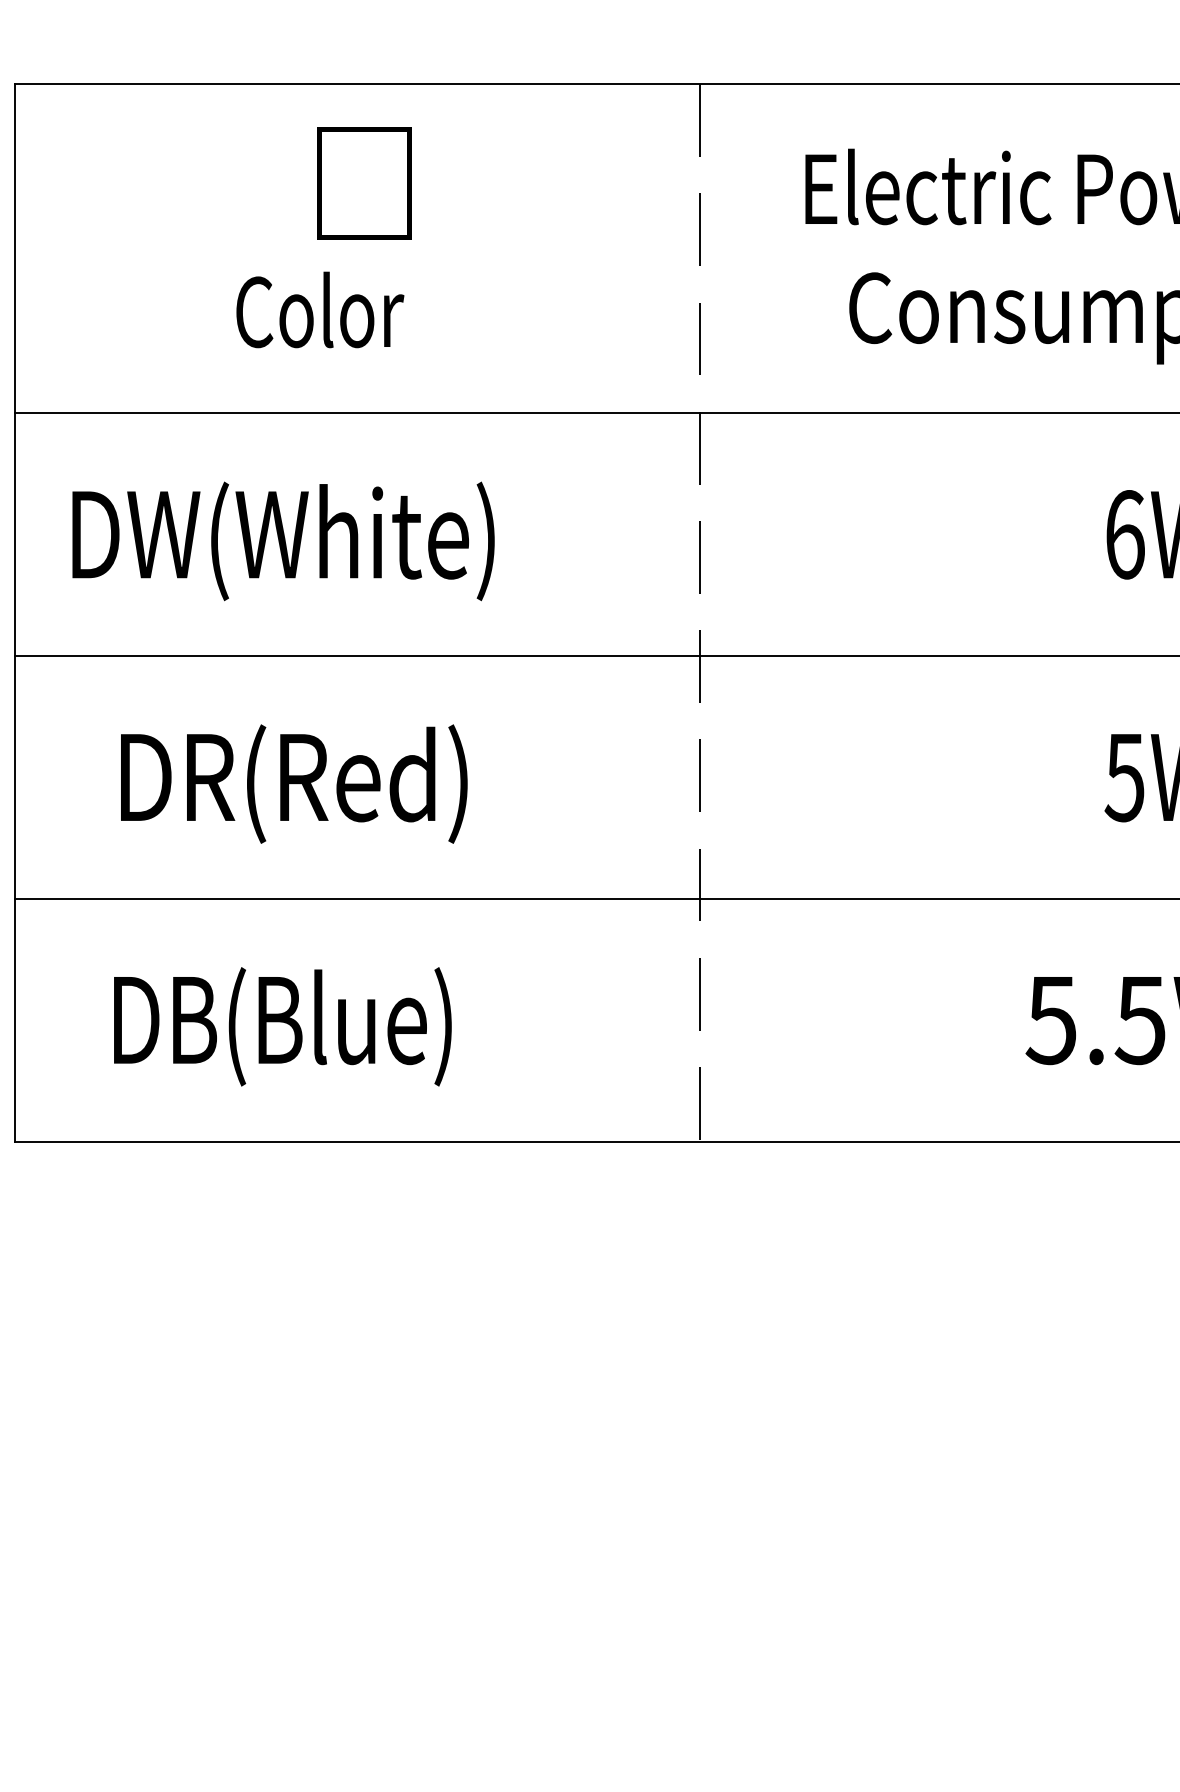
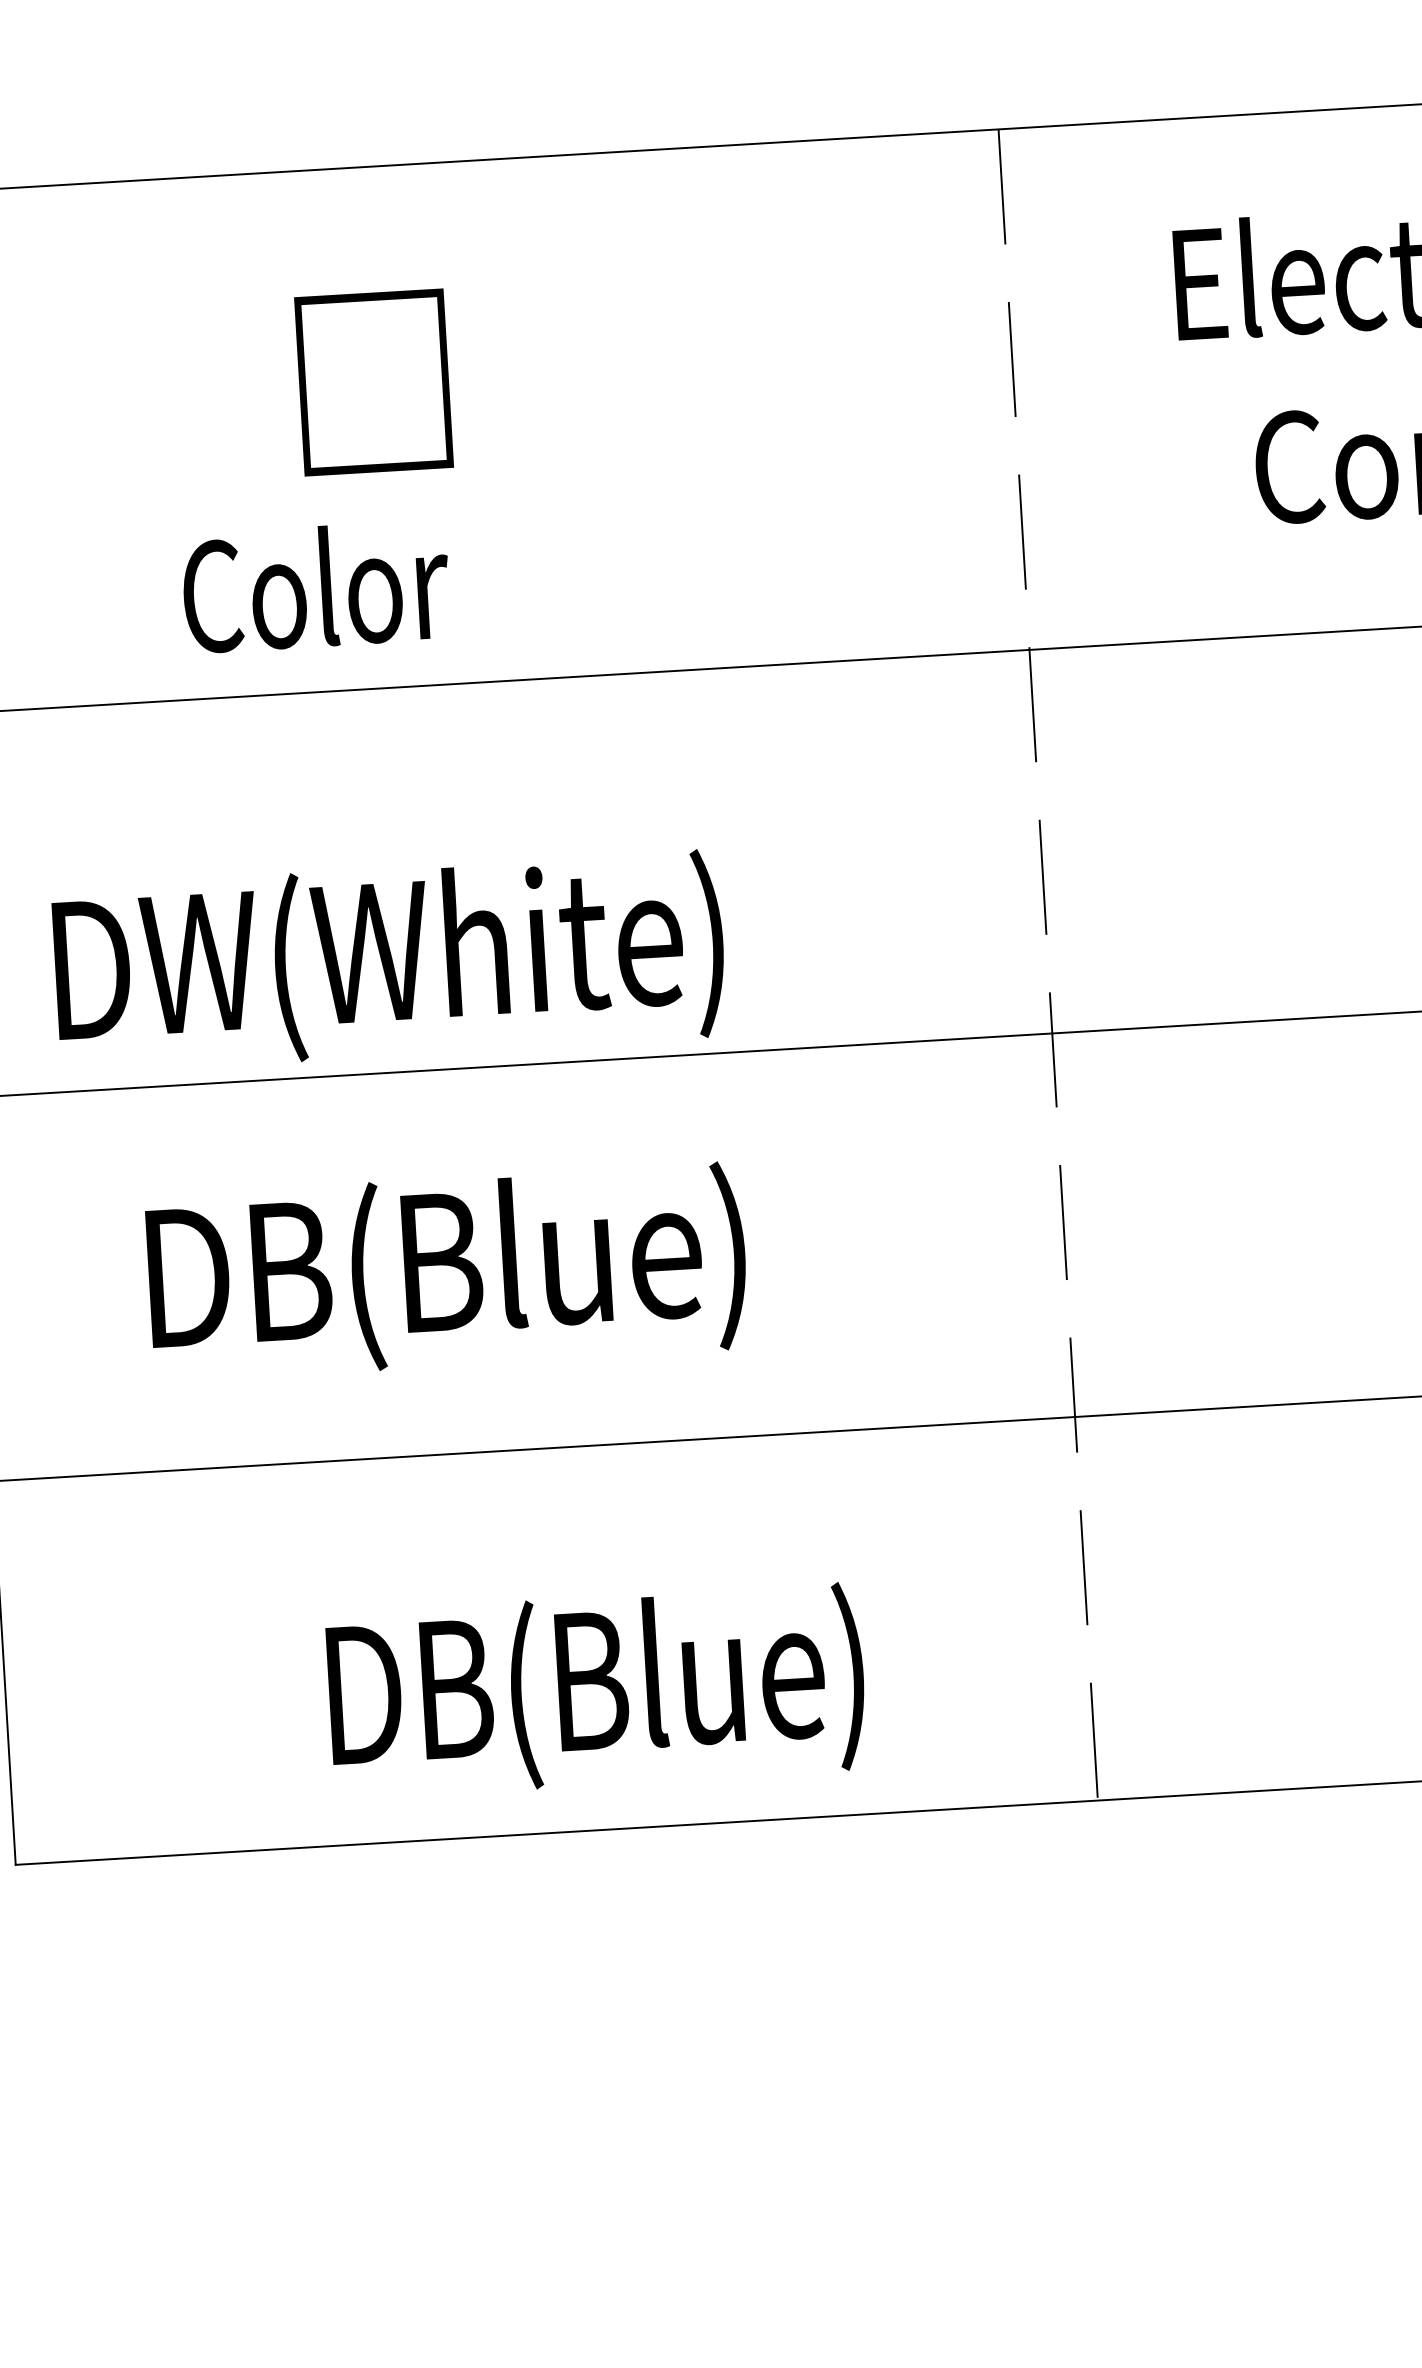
text: (323, 237) -> (314, 471), moved
text: (283, 541) -> (389, 962), moved
text: (346, 783) -> (505, 1267), DR(Red) -> DB(Blue)
text: (282, 1026) -> (596, 1690), moved

